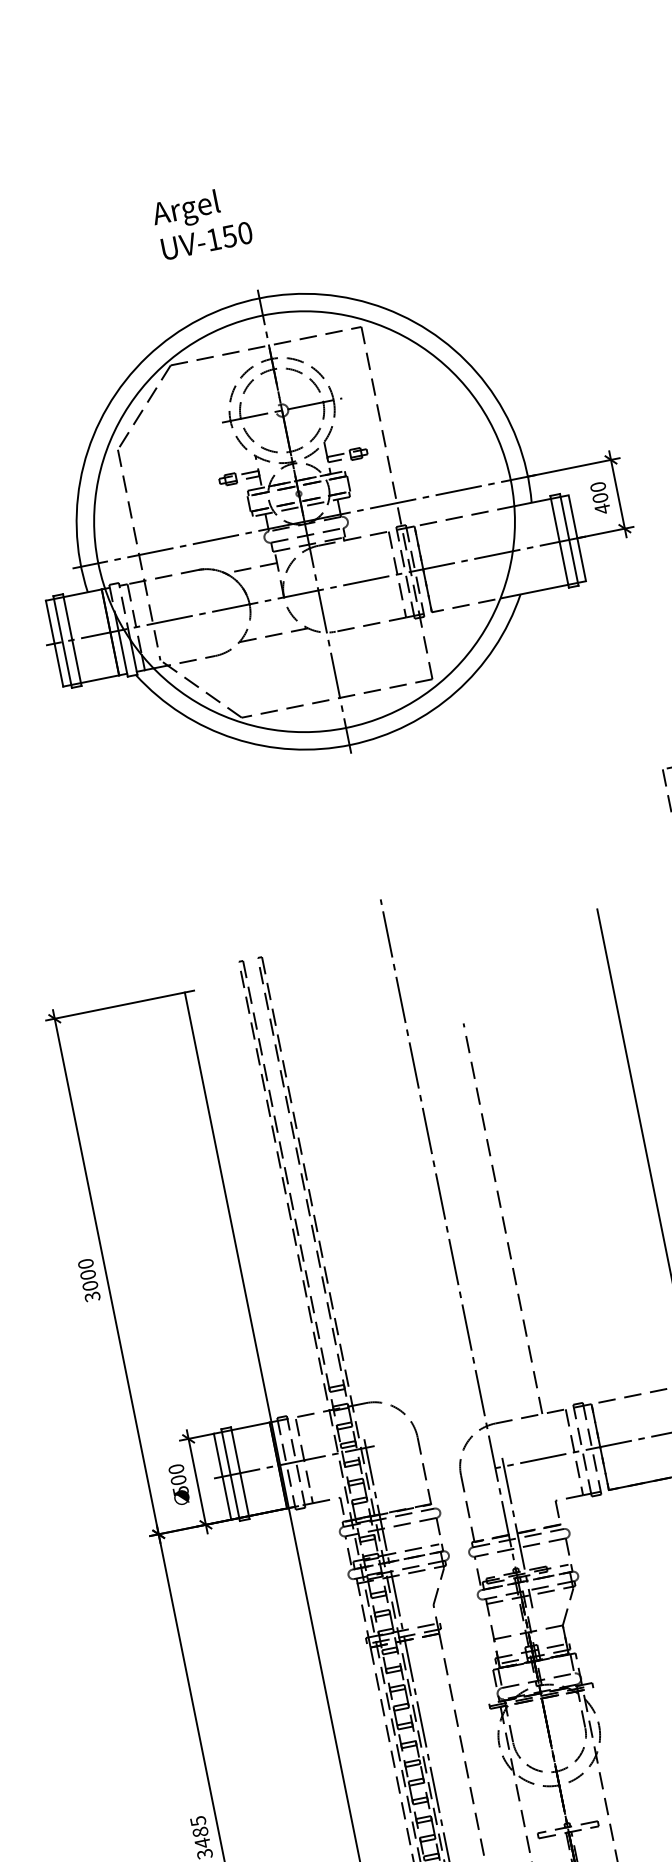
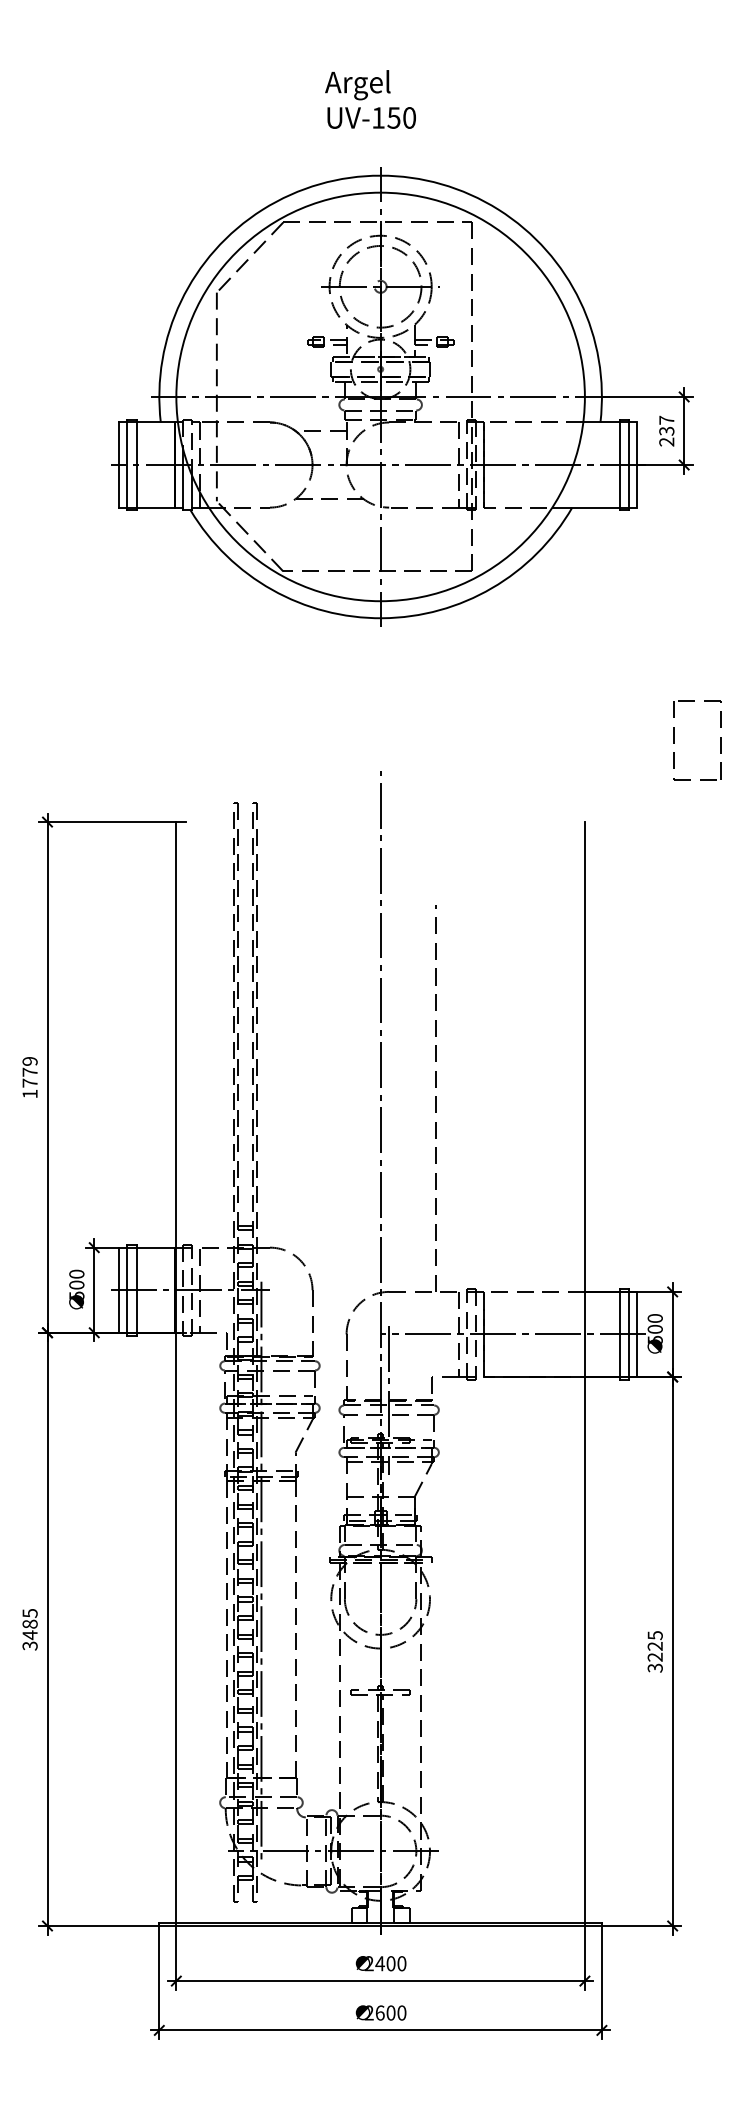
text: (202, 222) -> (370, 99), moved
text: (600, 498) -> (666, 431), 400 -> 237
text: (88, 1280) -> (29, 1077), 3000 -> 1779

